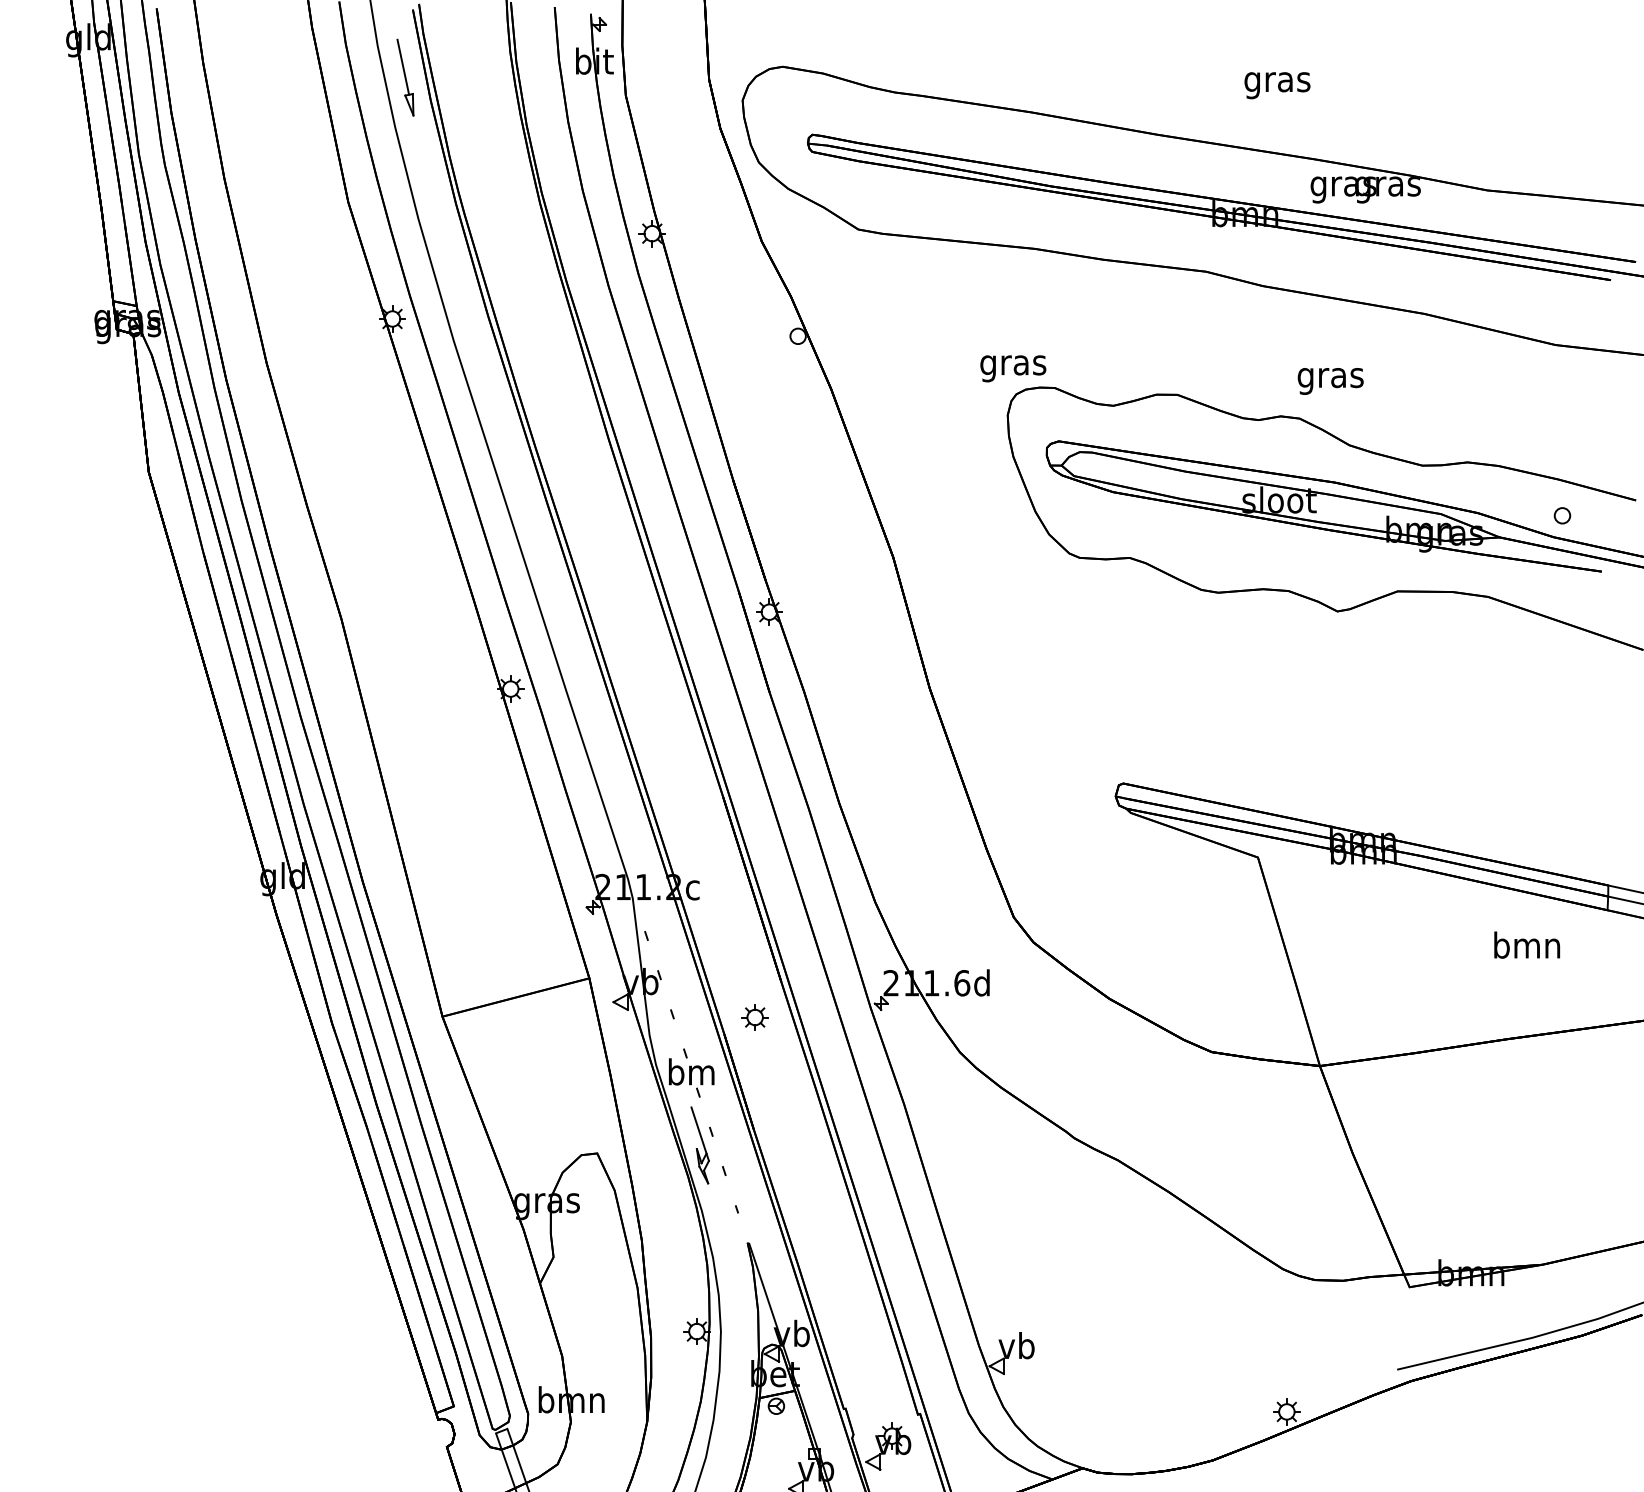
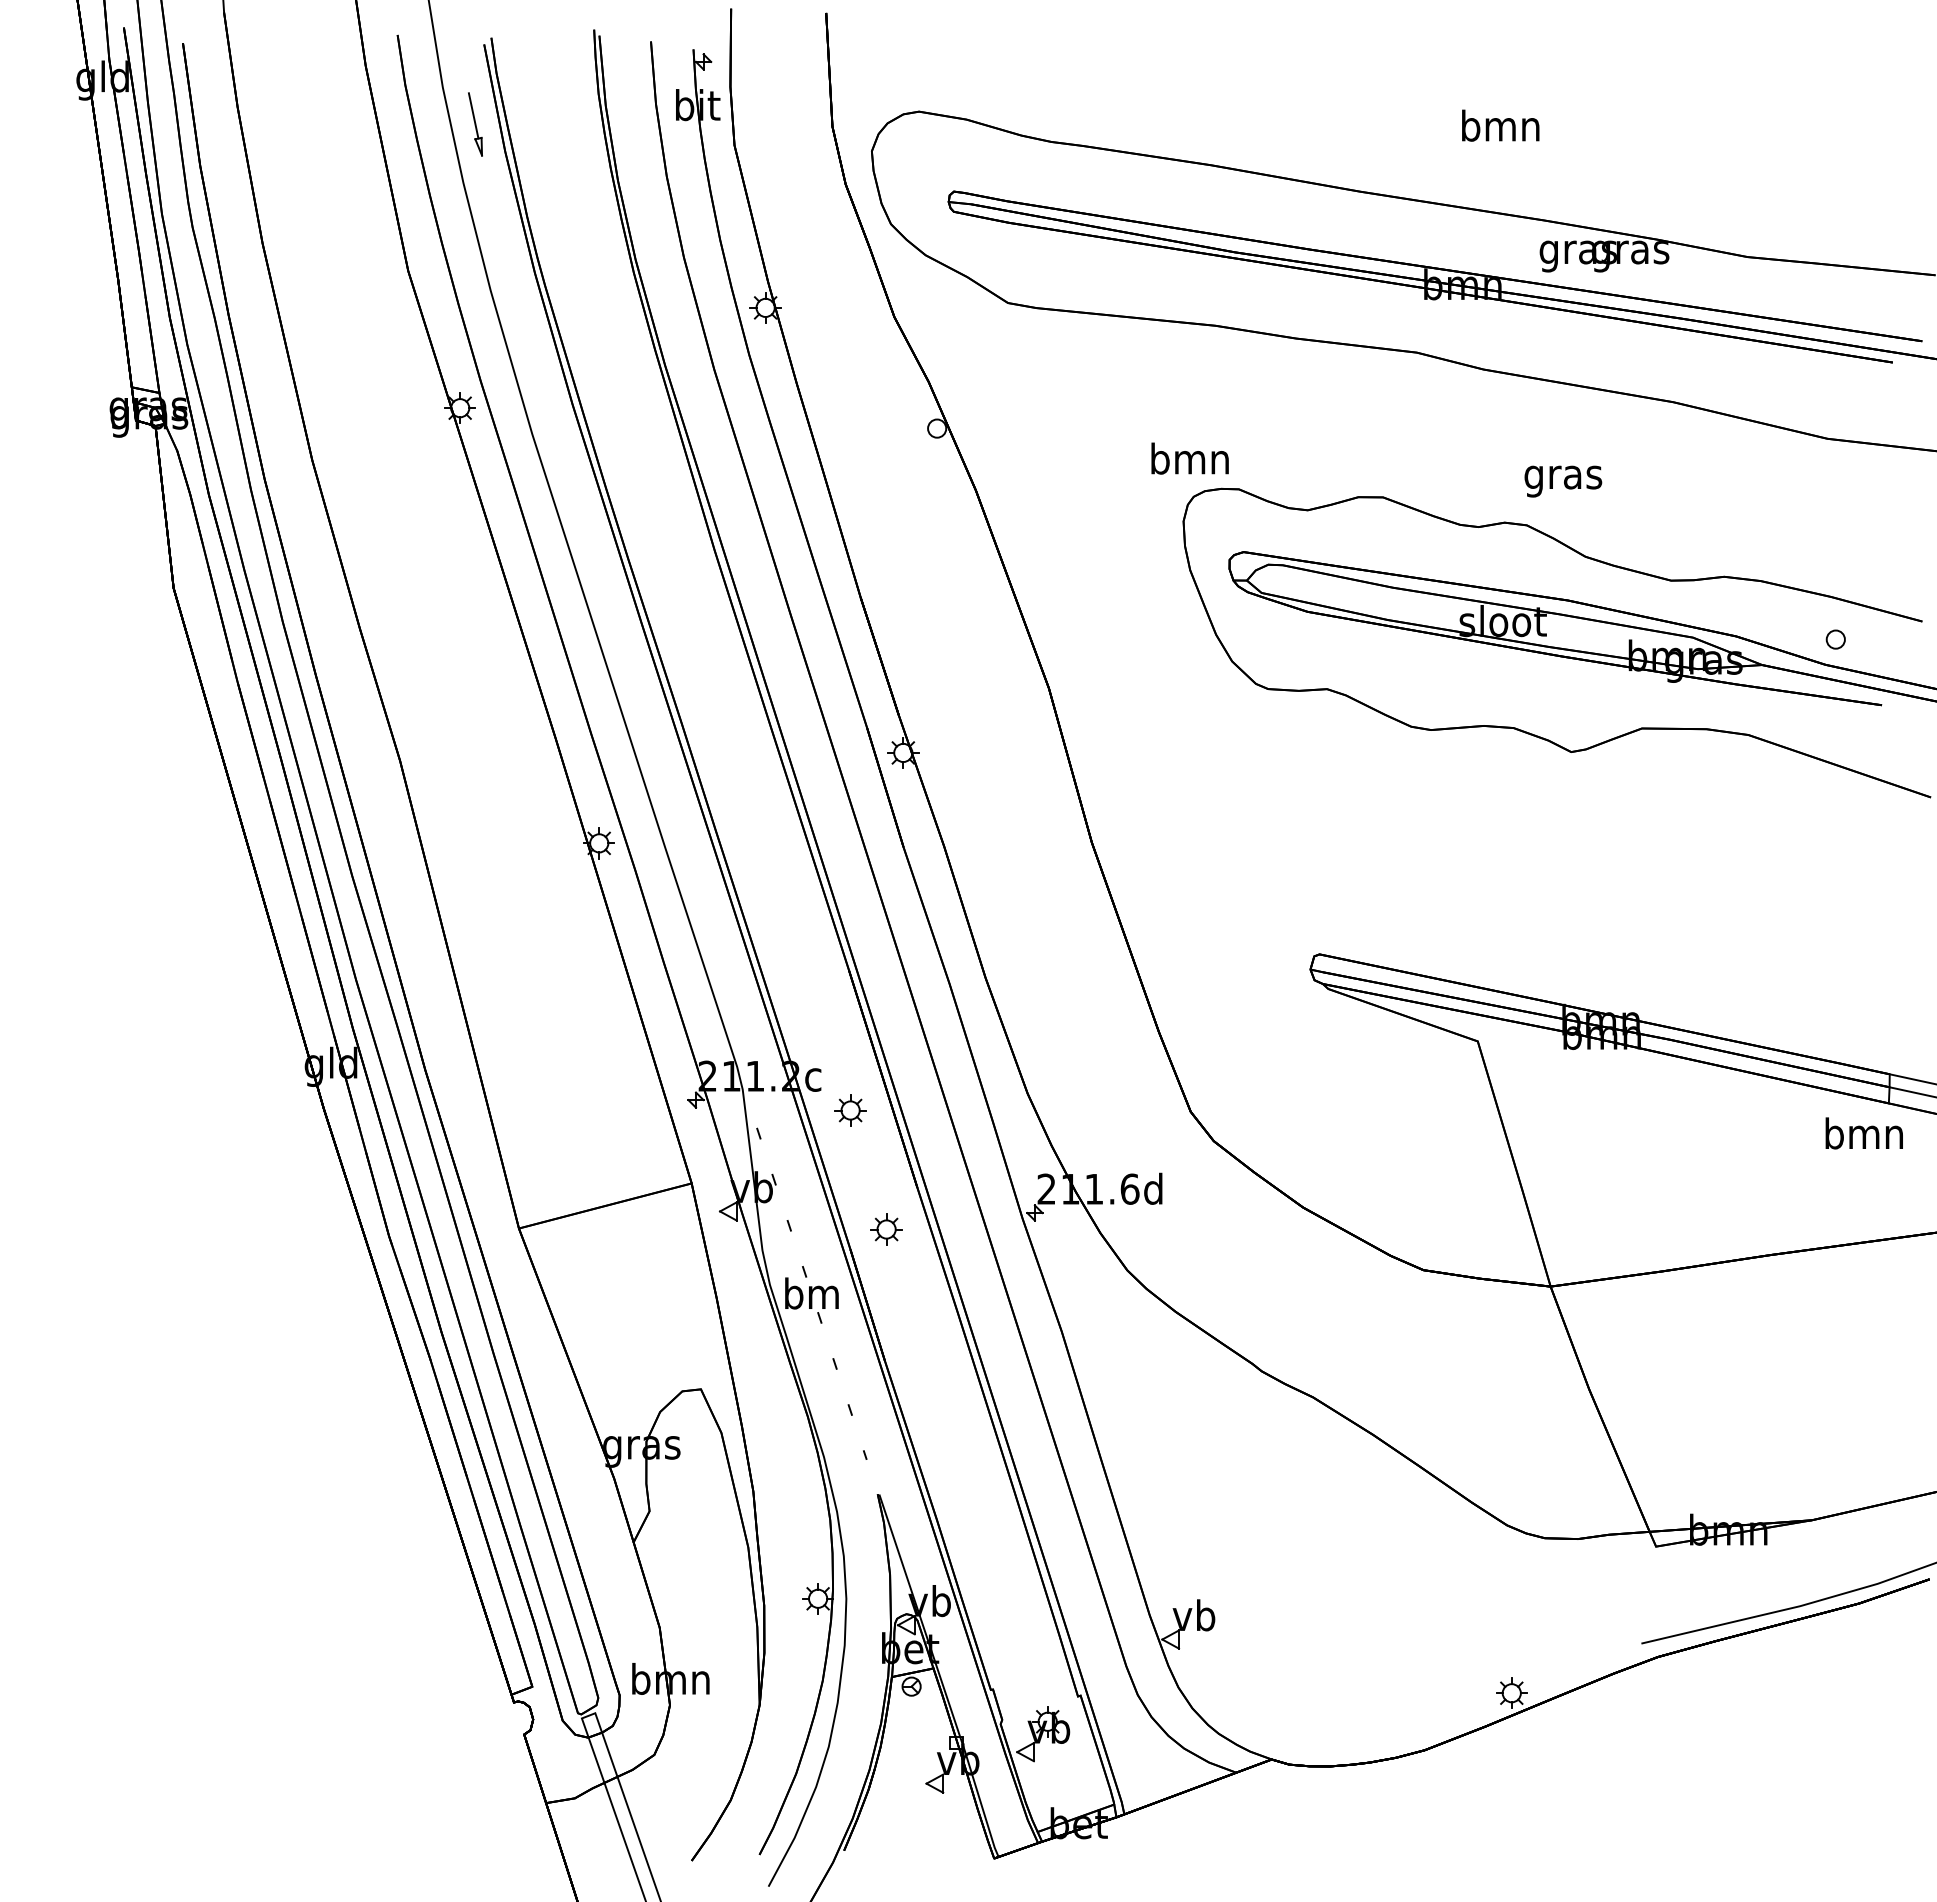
part: (405, 77) -> (475, 124), size x0.7
text: (1277, 81) -> (1500, 129), gras -> bmn
text: (1012, 365) -> (1189, 462), gras -> bmn
part: (724, 916) -> (850, 1110), added
text: (1526, 945) -> (1863, 1133), moved
part: (699, 1145) -> (821, 1379), removed

